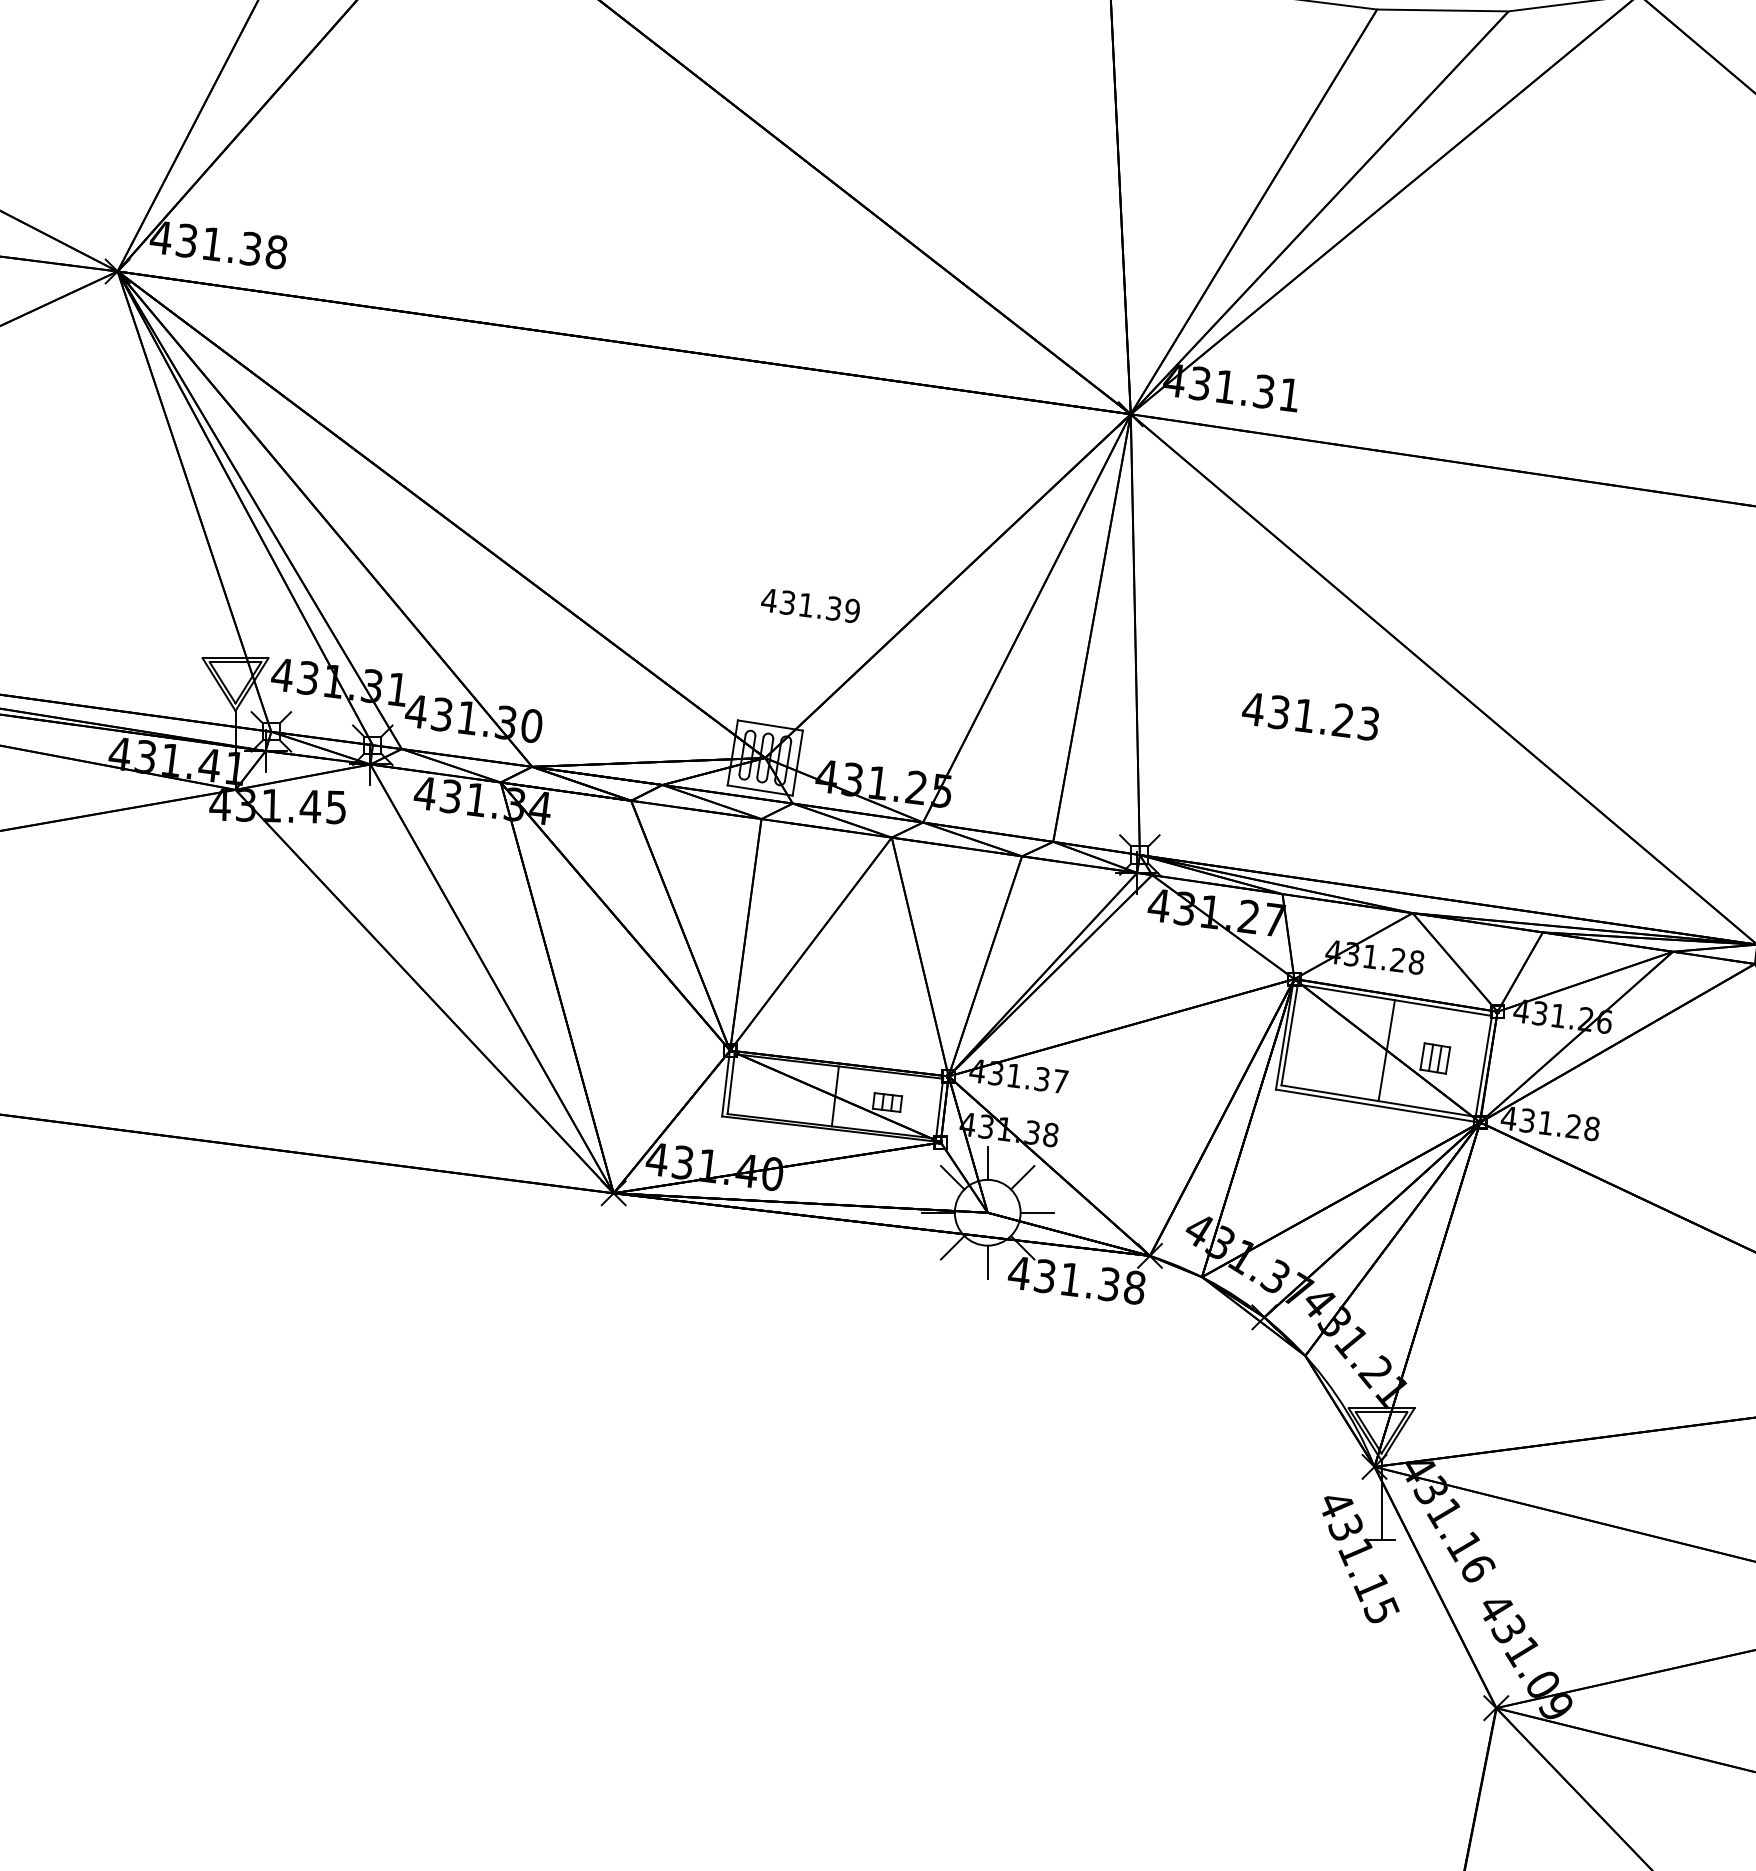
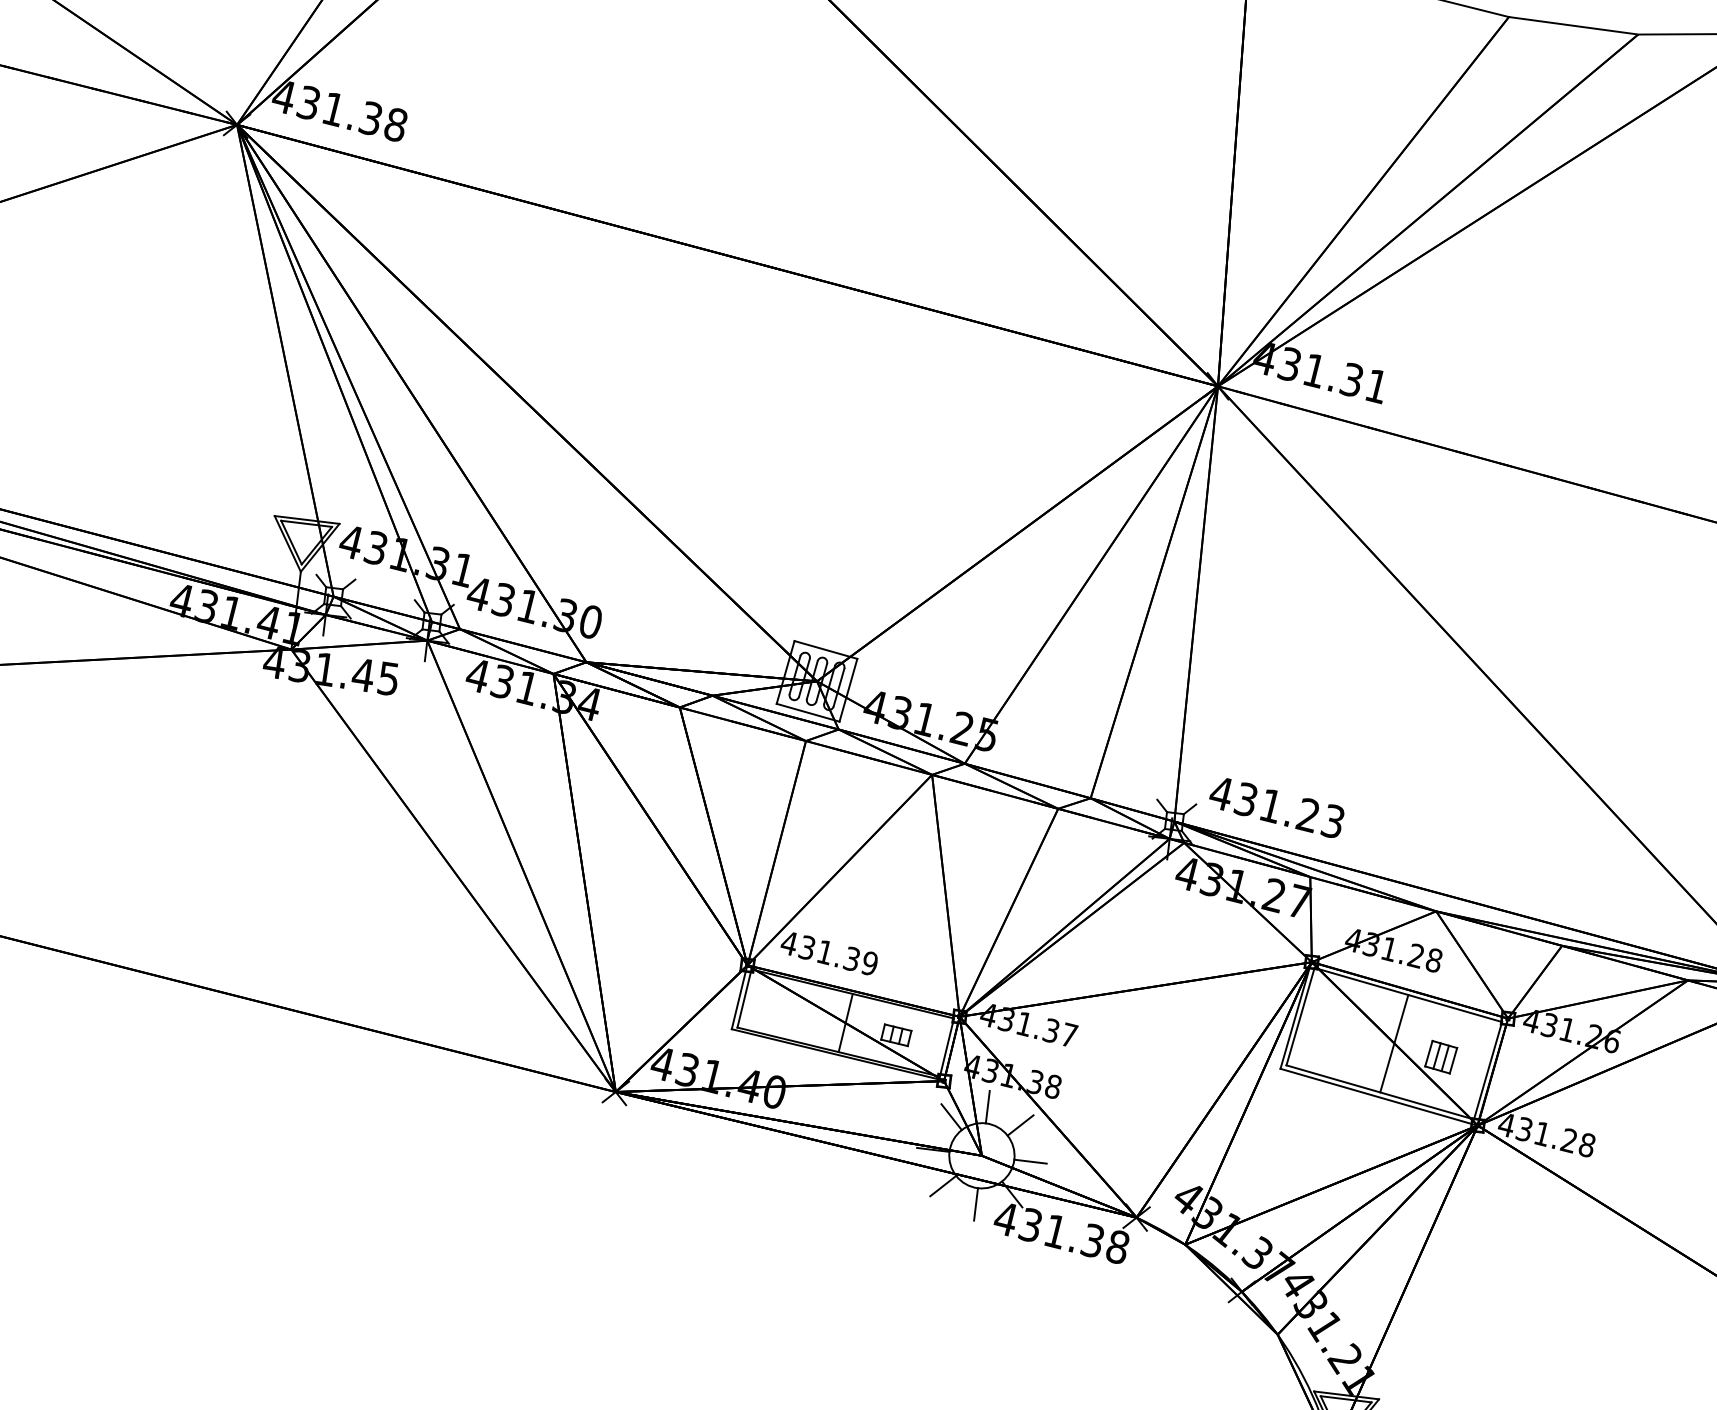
text: (810, 605) -> (829, 953), moved
text: (1309, 716) -> (1275, 807), moved

